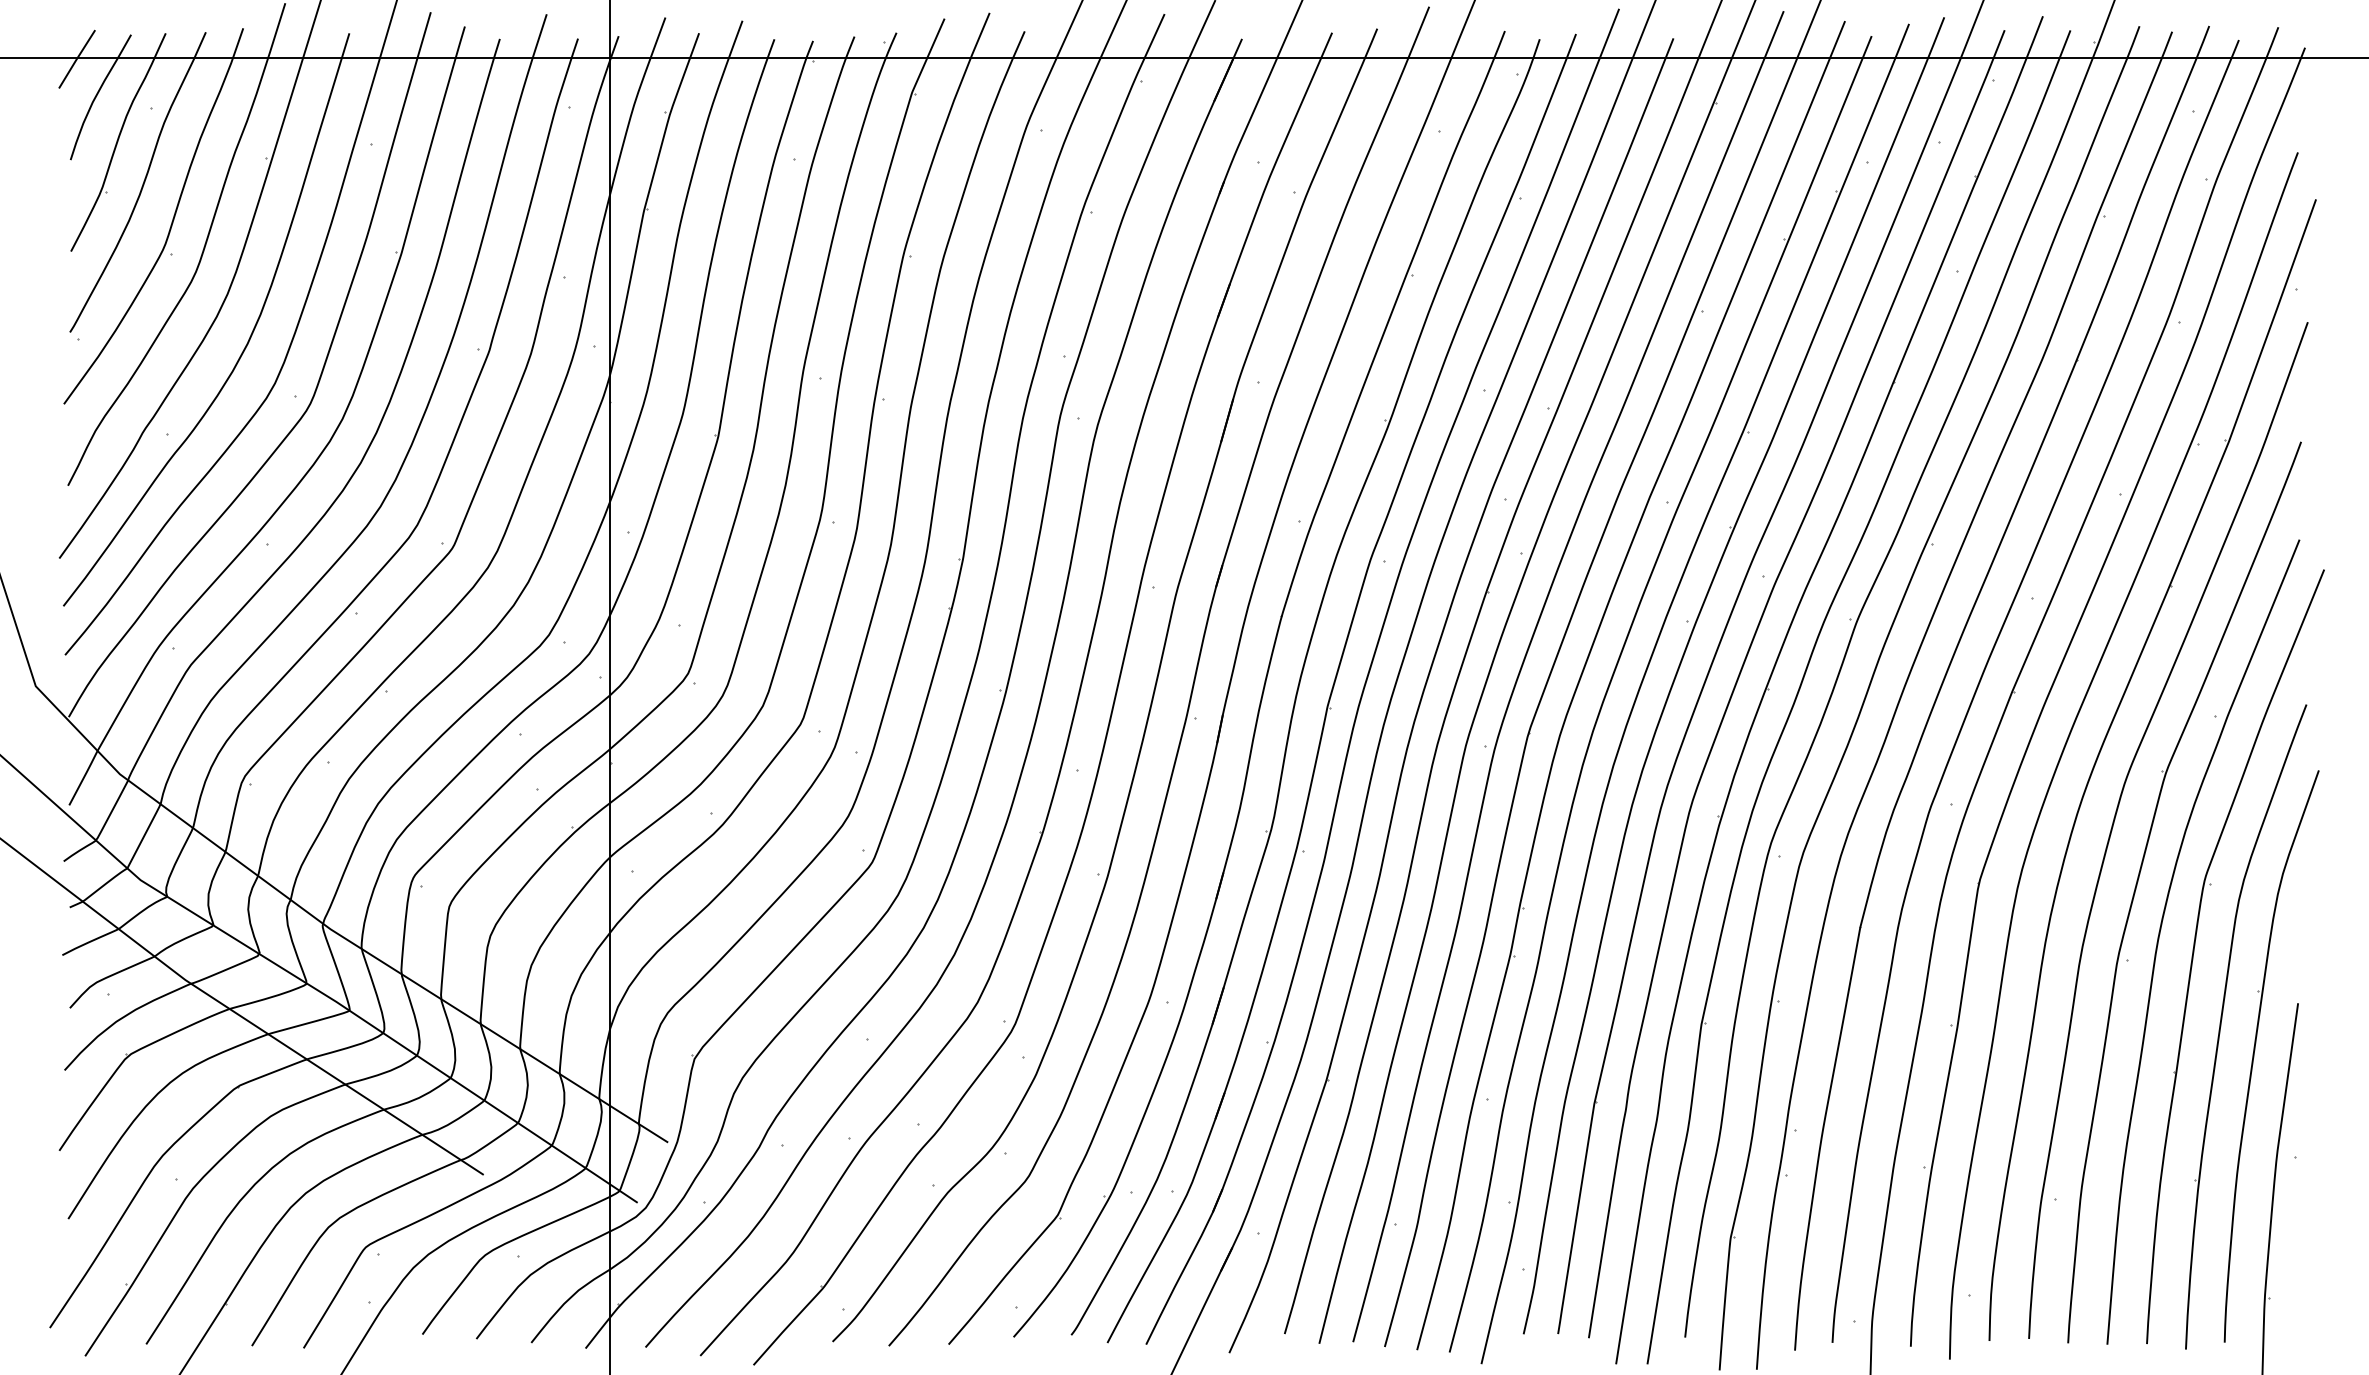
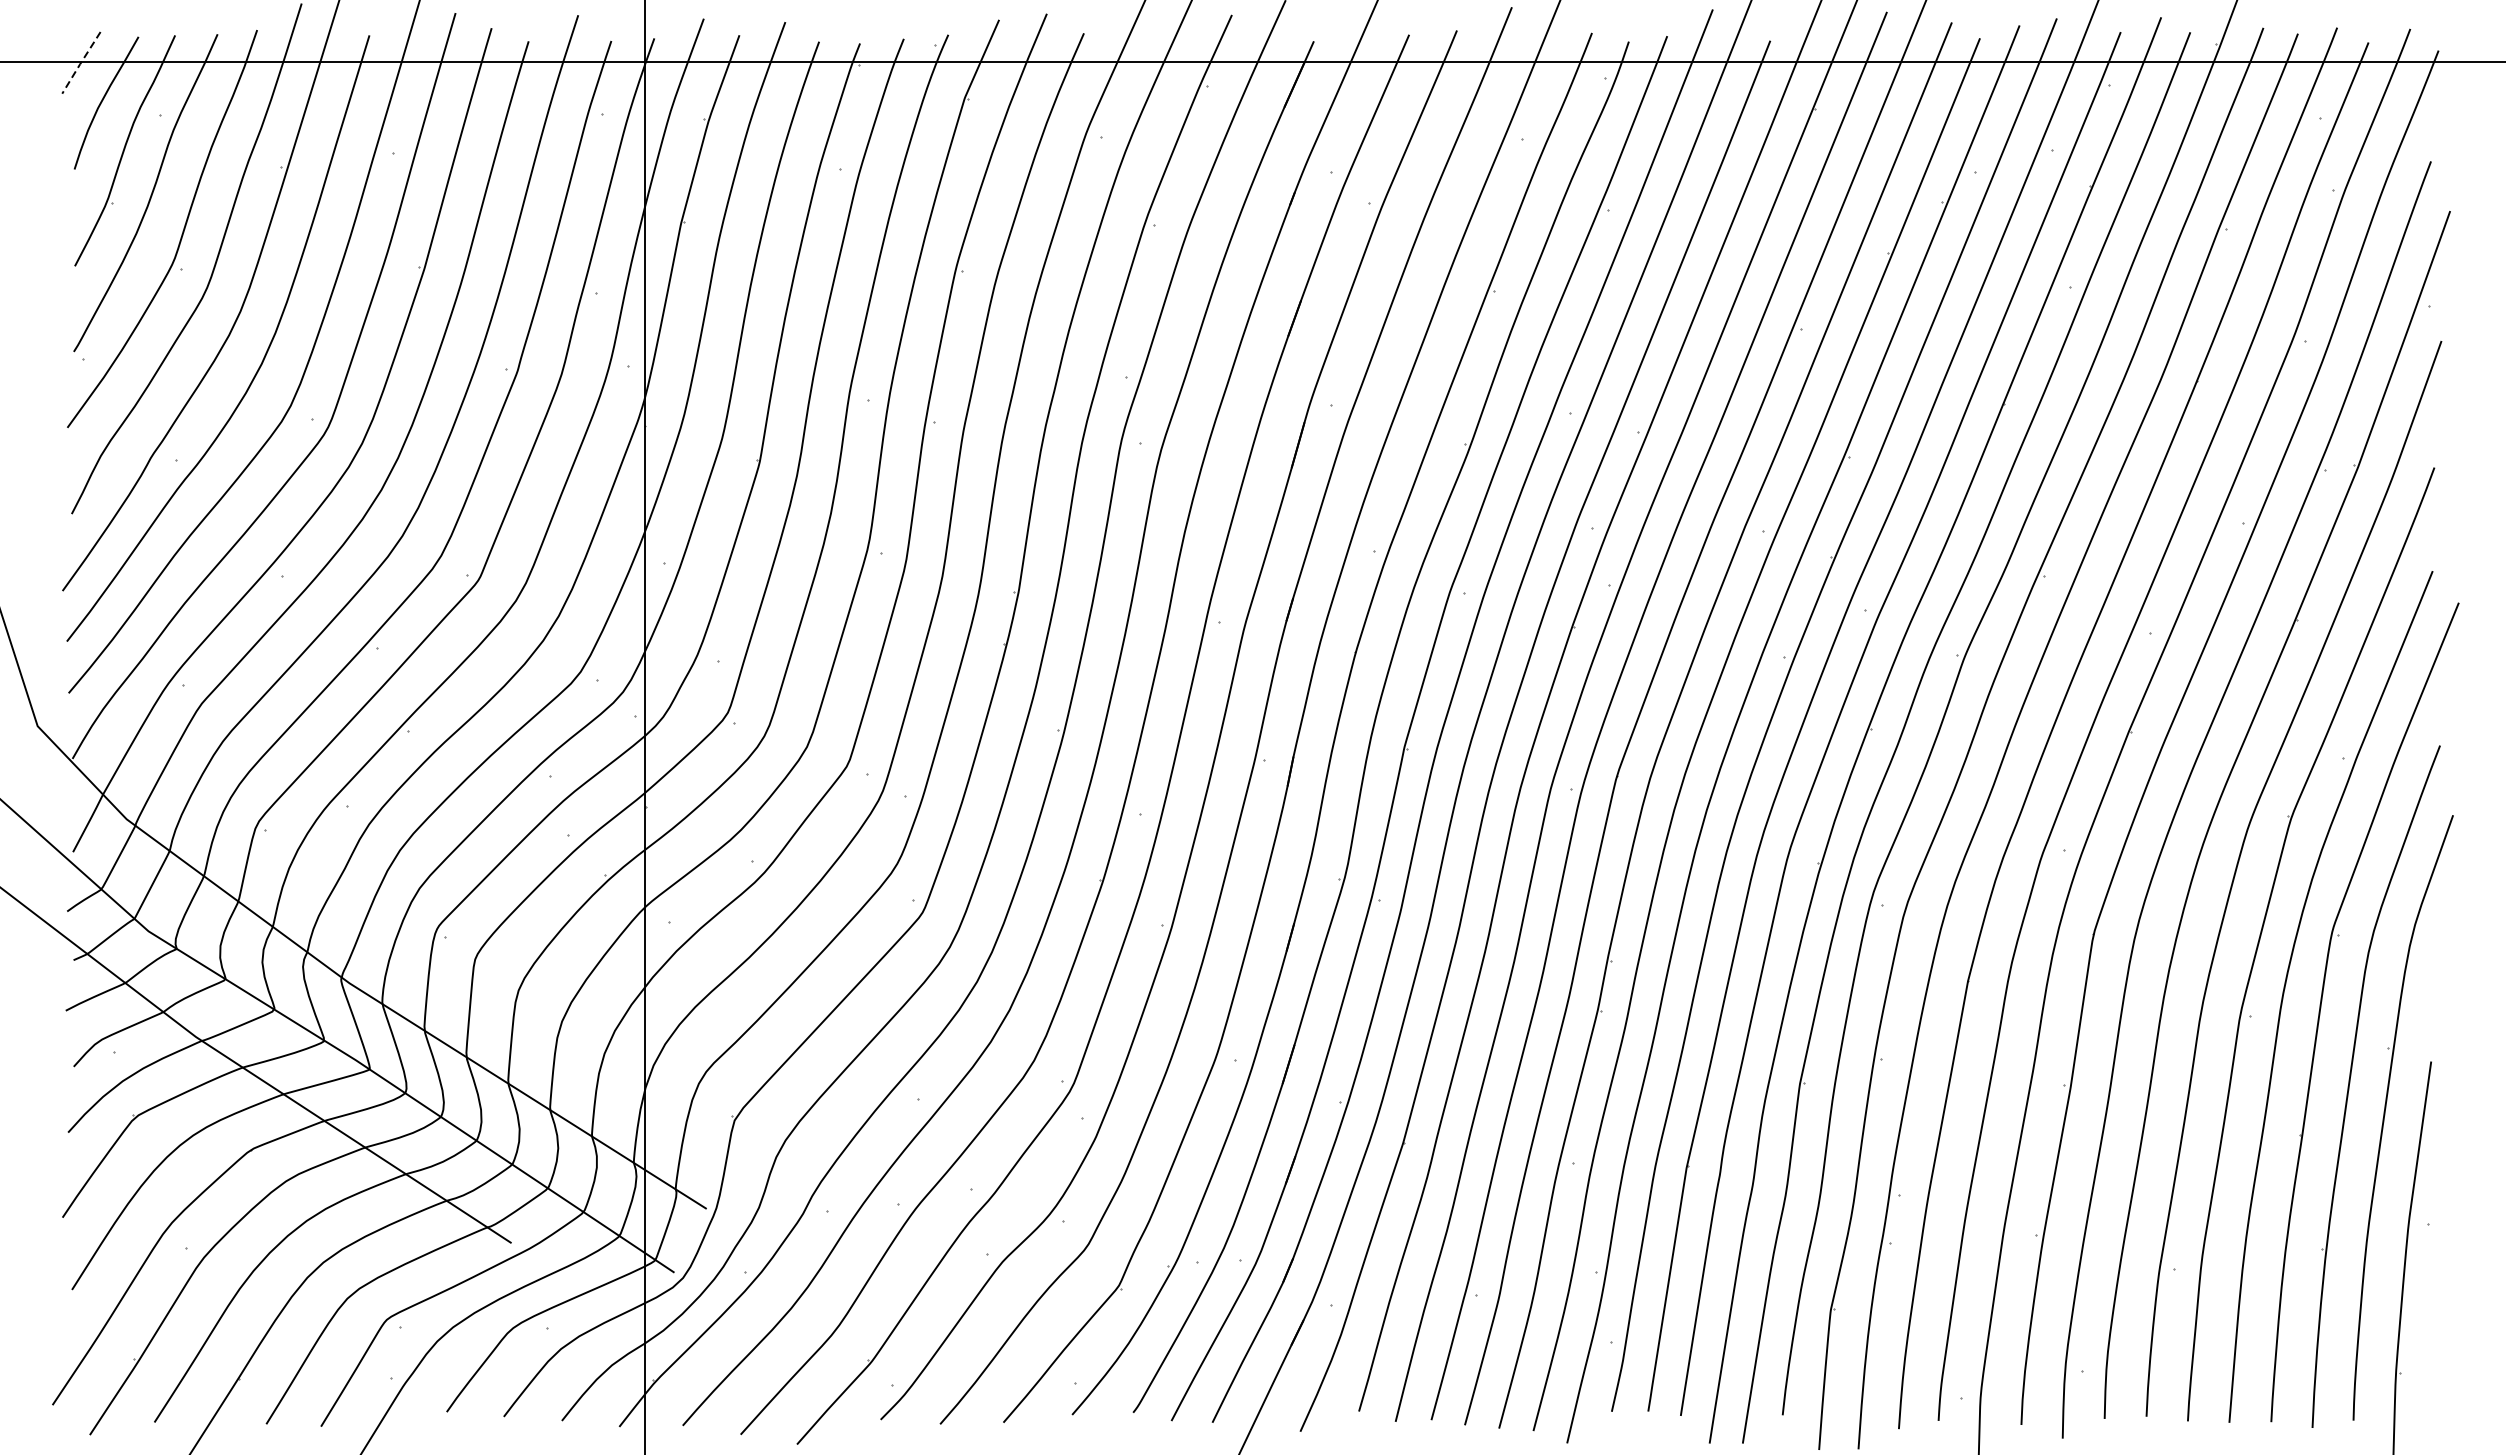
line: (76, 59) -> (80, 63), solid -> dashed

